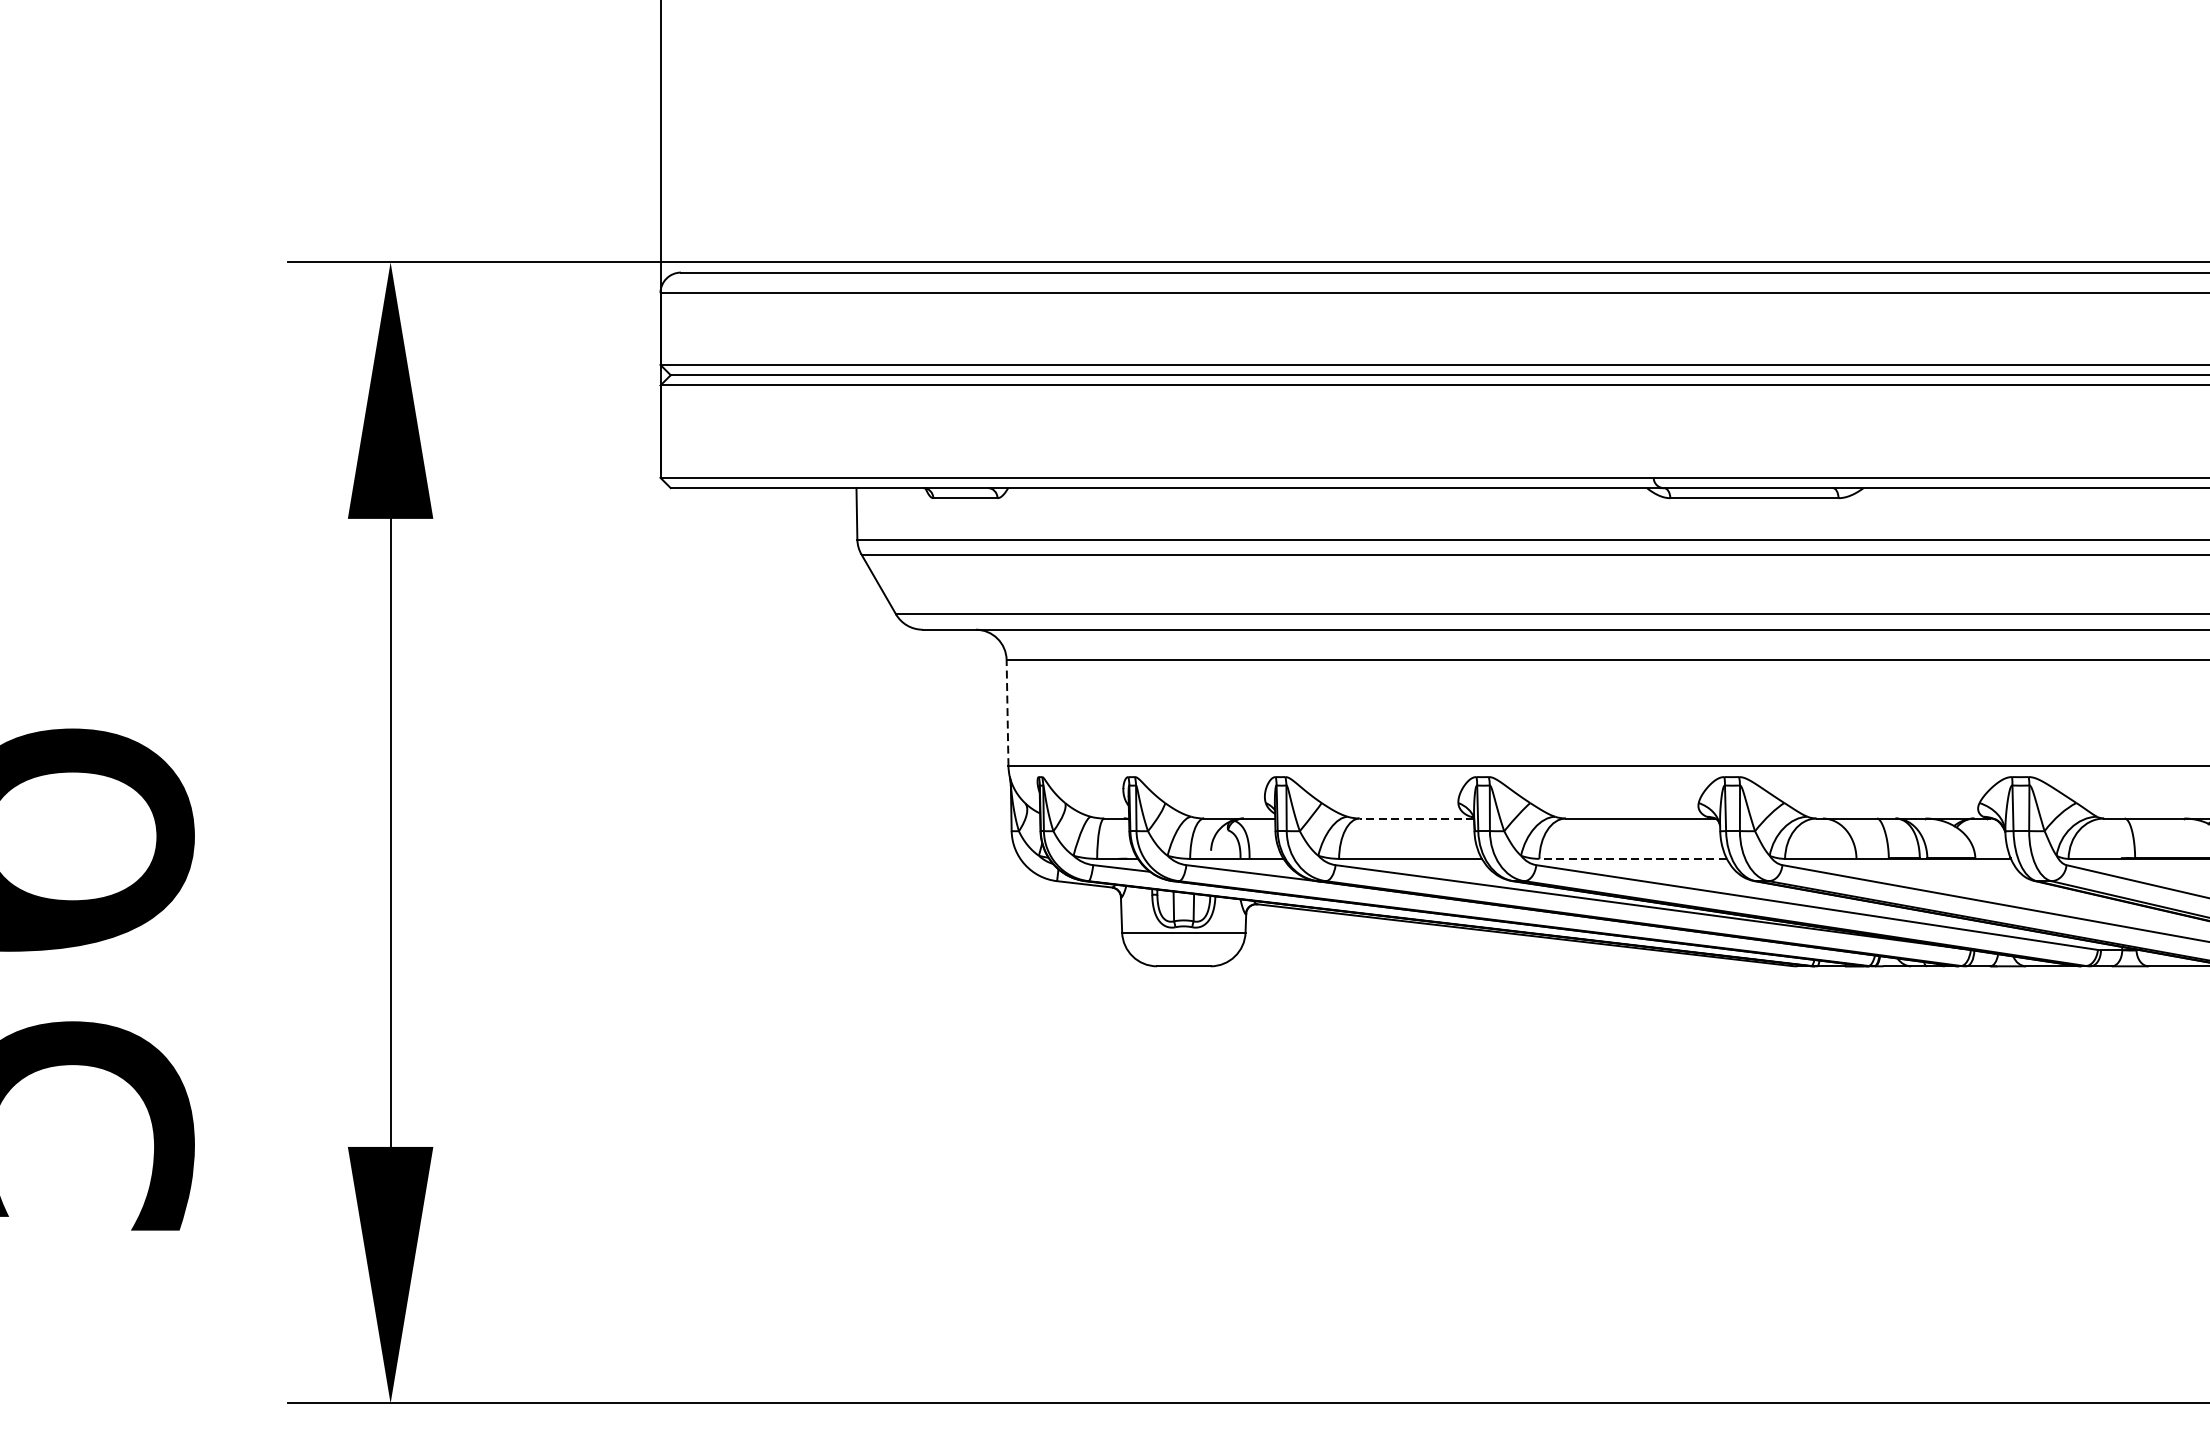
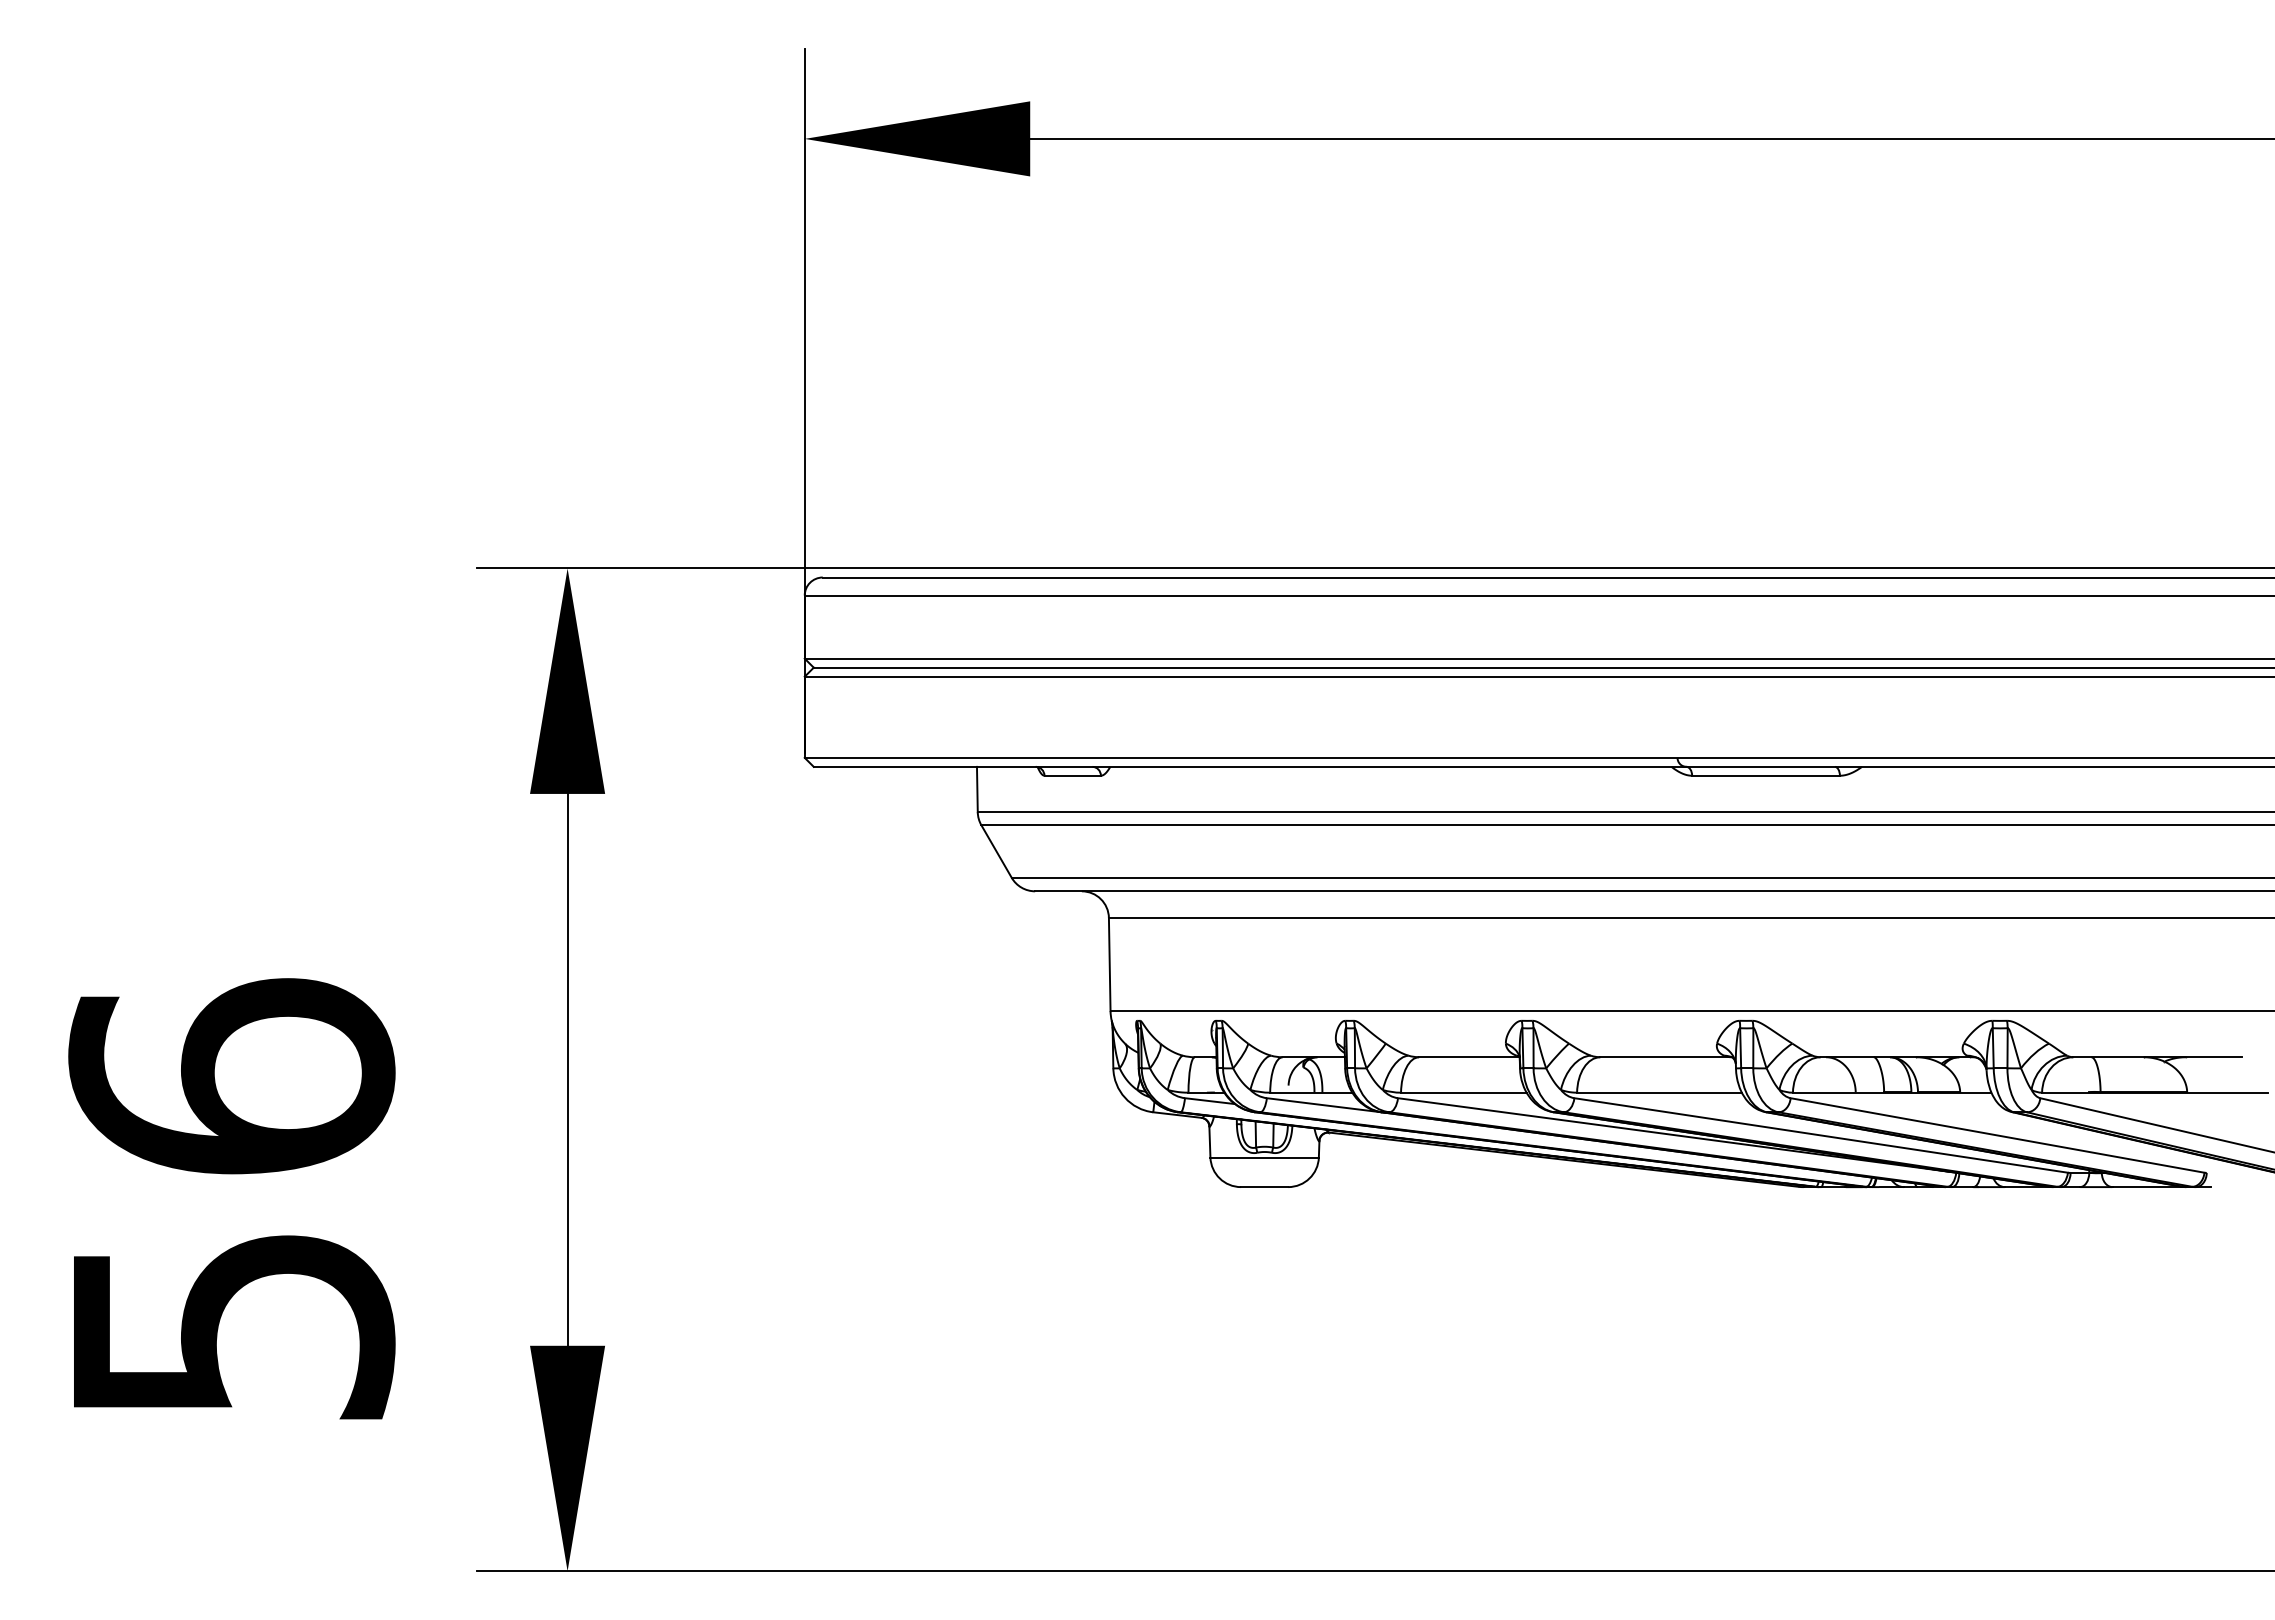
line: (1007, 712) -> (1109, 964), dashed -> solid
line: (1415, 818) -> (1468, 1057), dashed -> solid
line: (1632, 858) -> (1658, 1092), dashed -> solid

